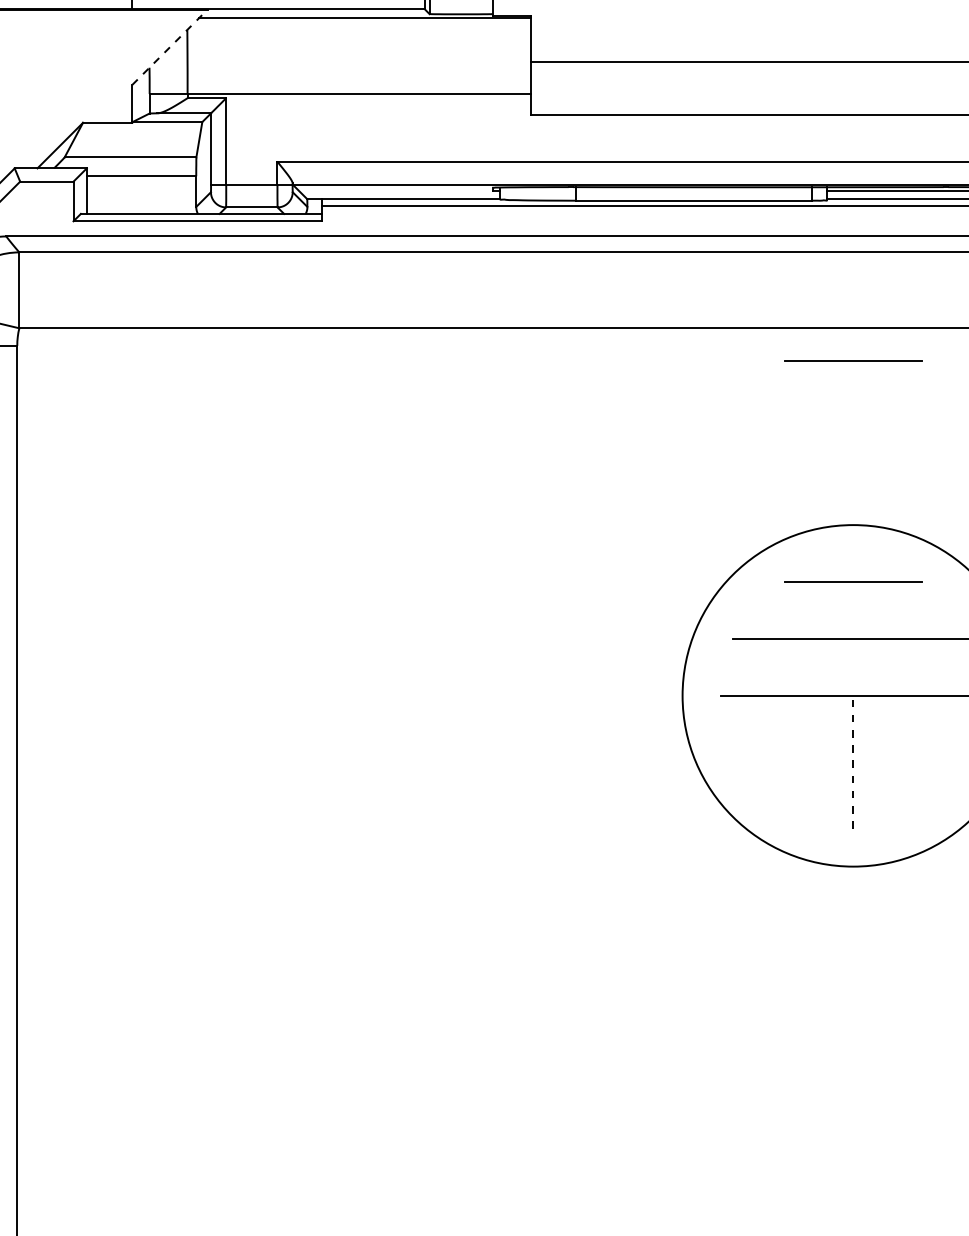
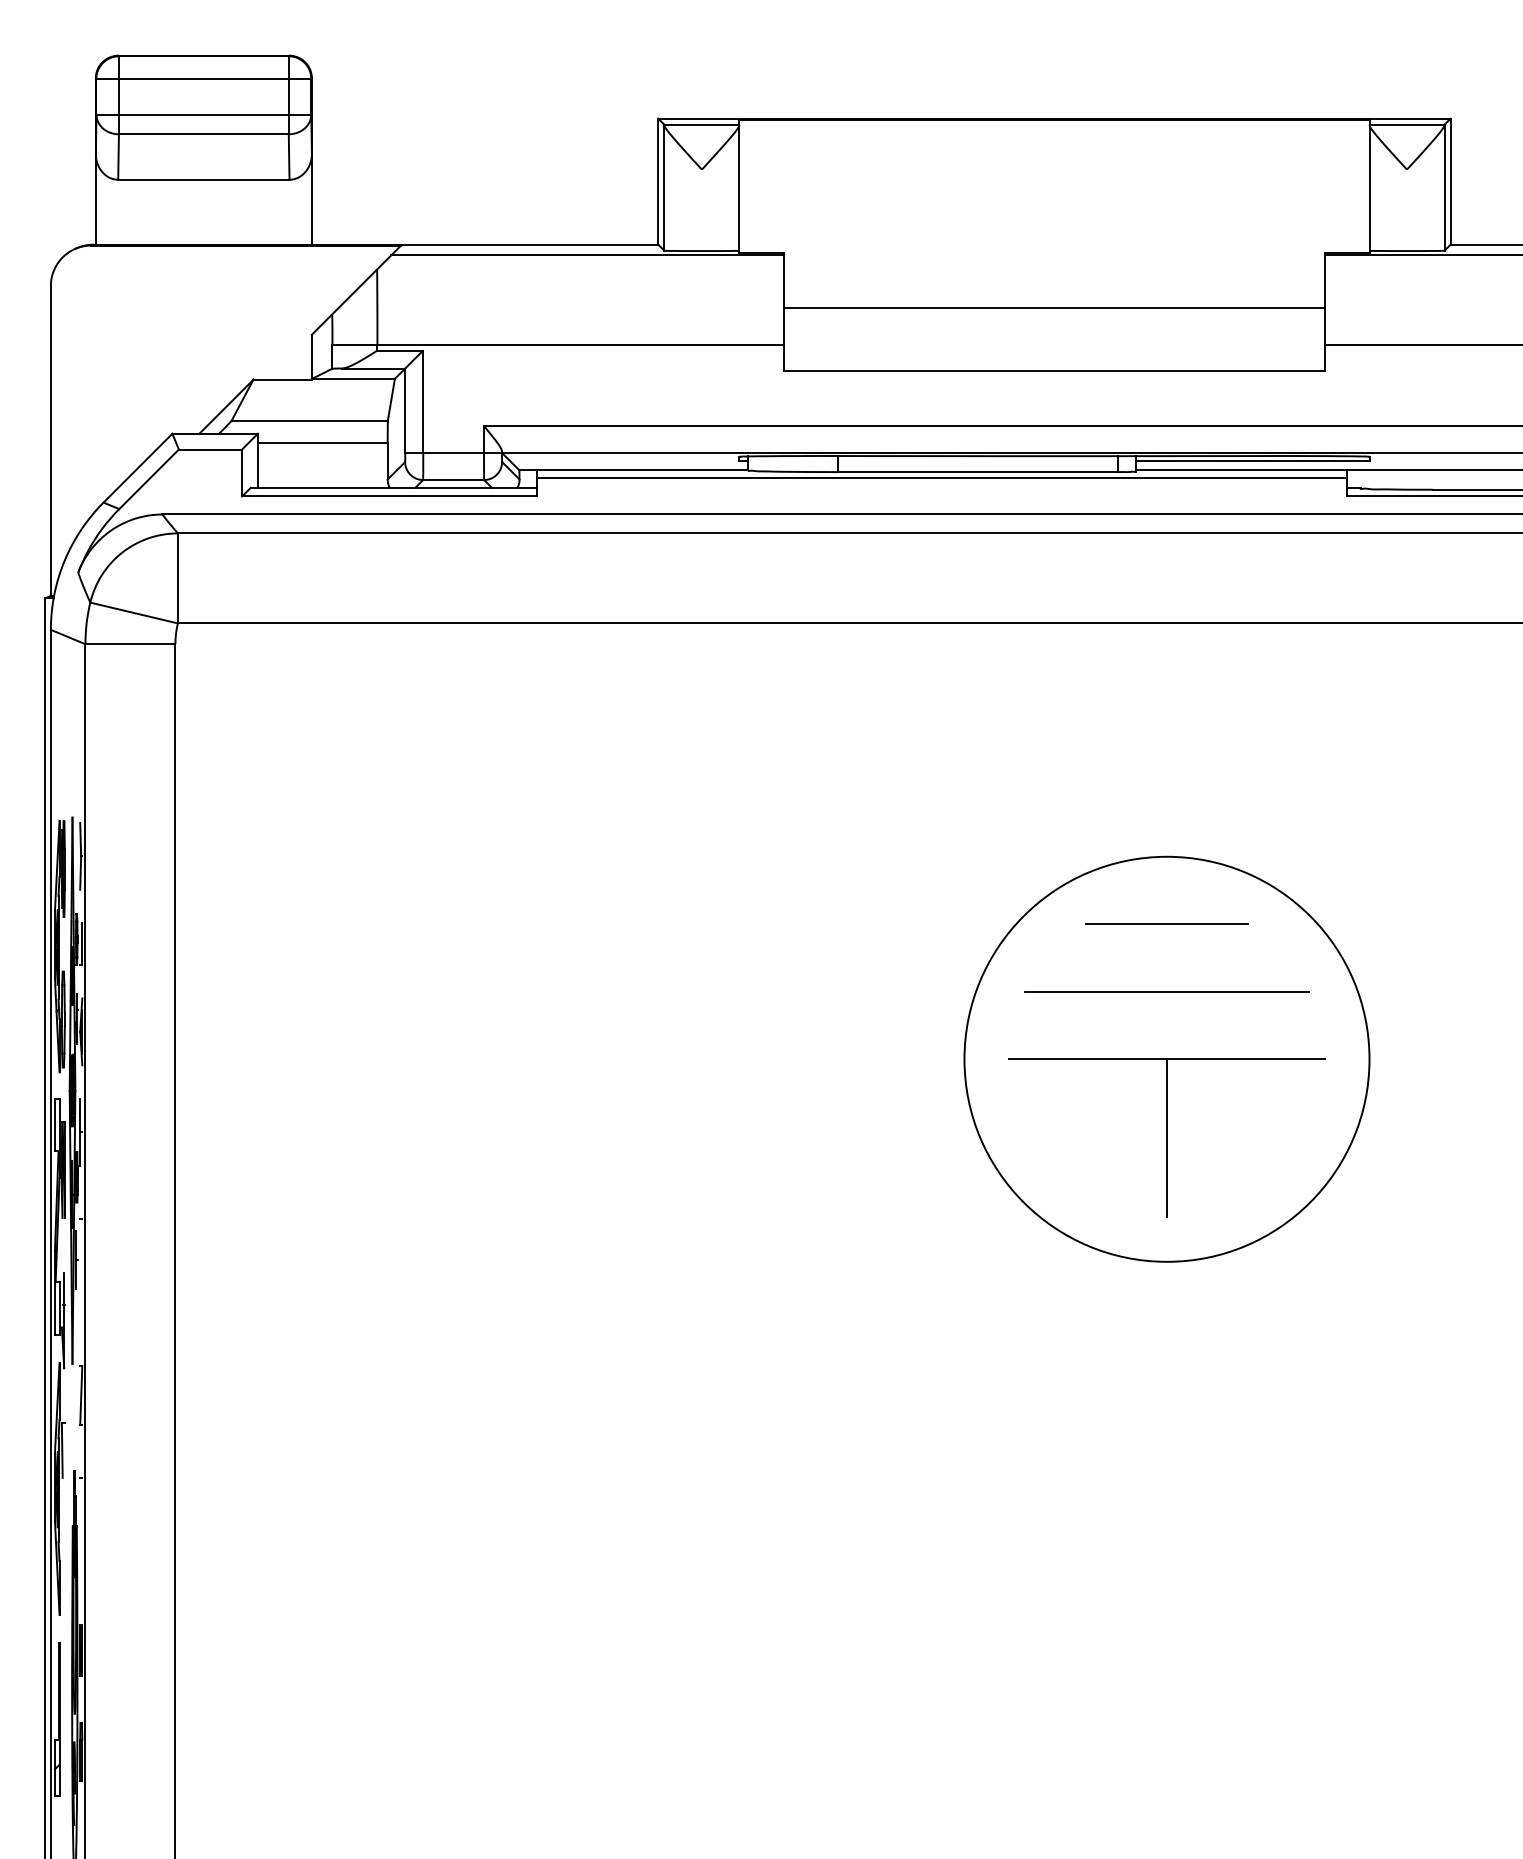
line: (169, 46) -> (356, 289), dashed -> solid
line: (852, 360) -> (1166, 661), removed
line: (852, 762) -> (1166, 1138), dashed -> solid

